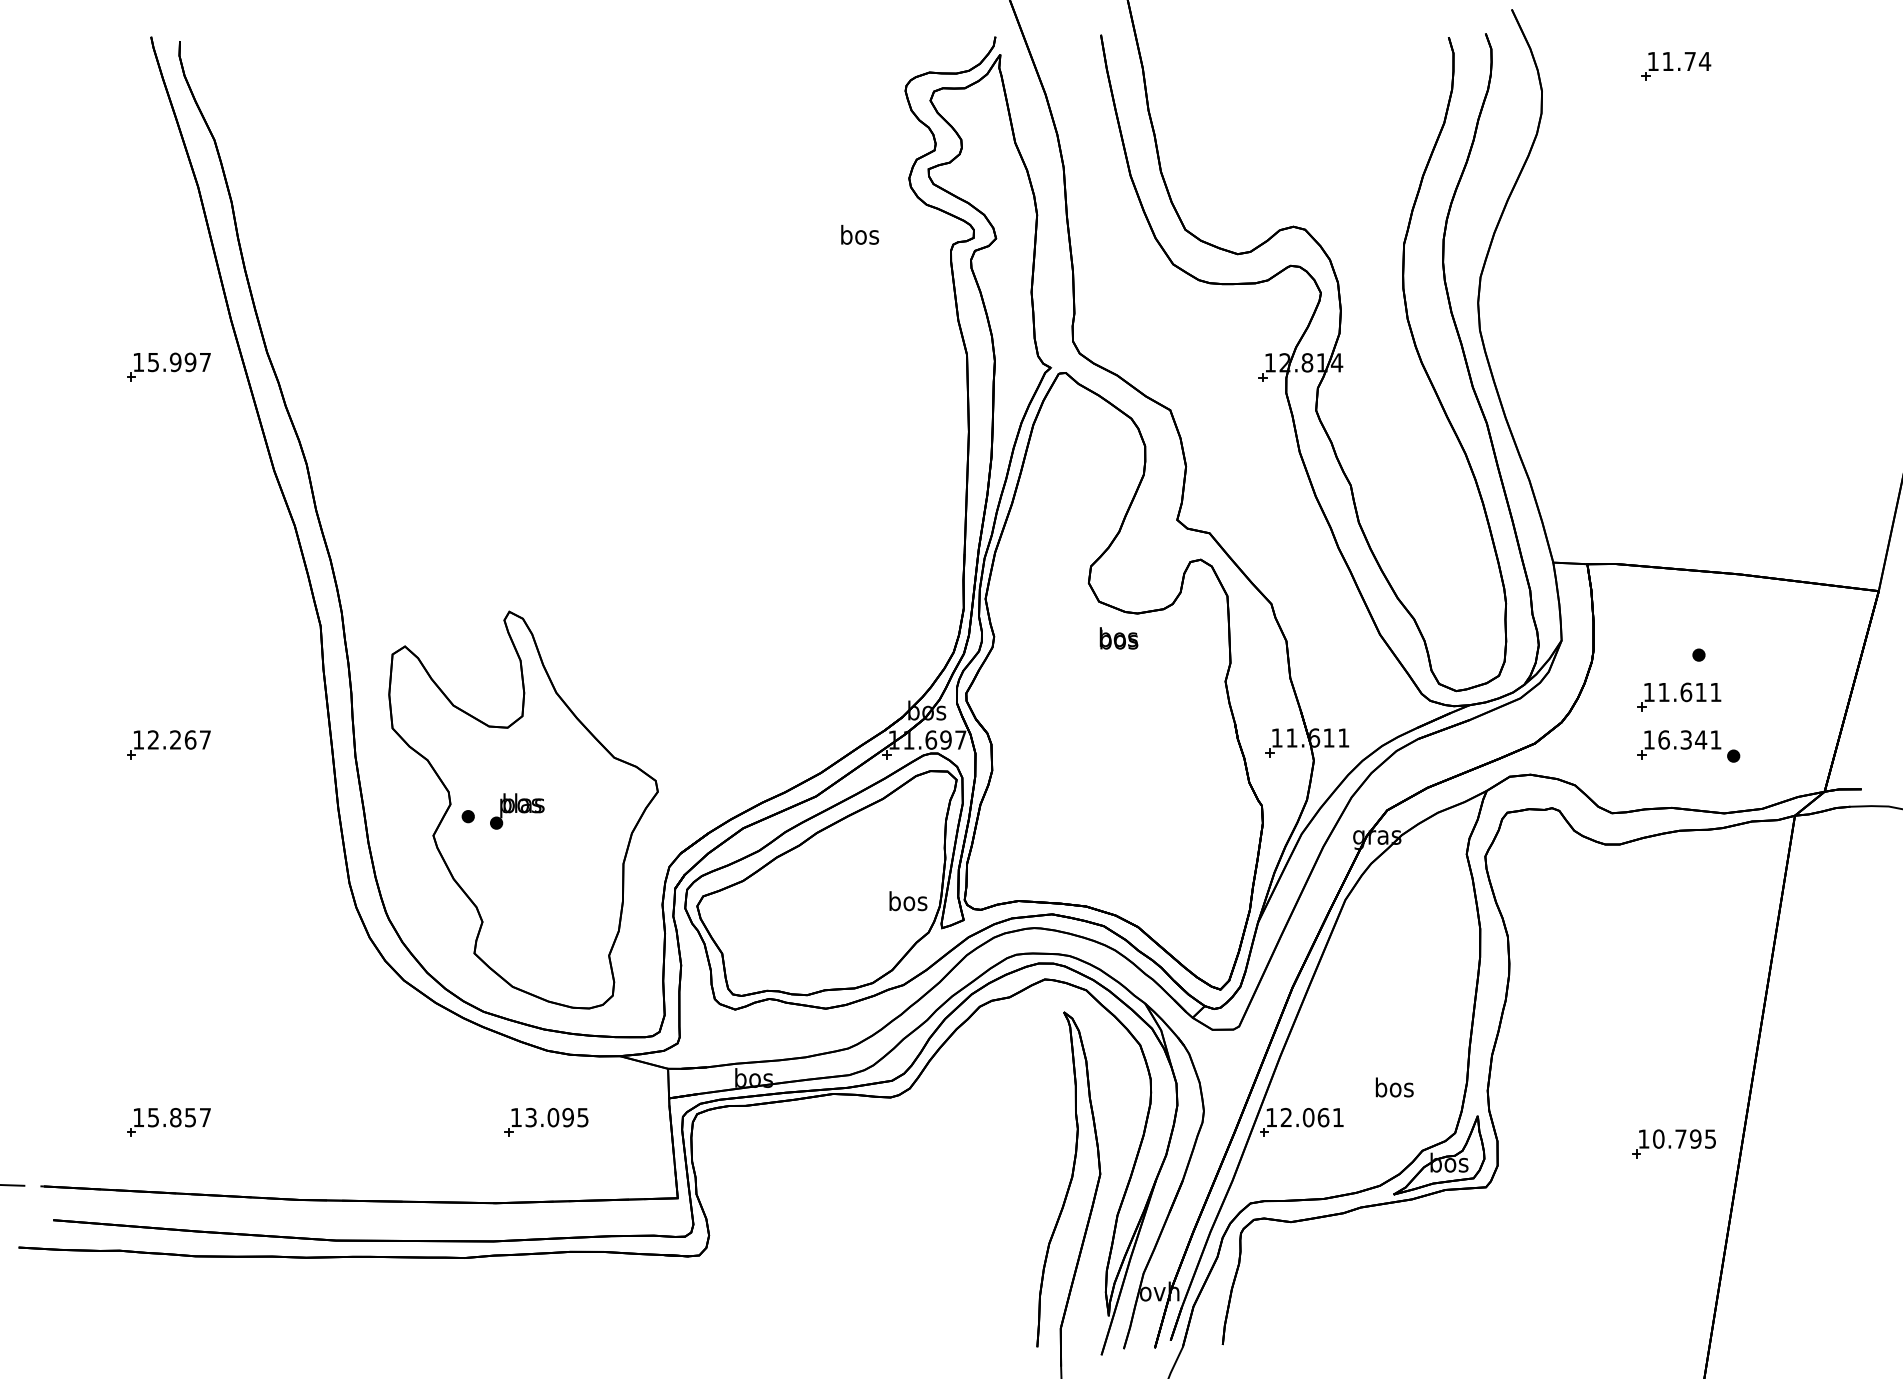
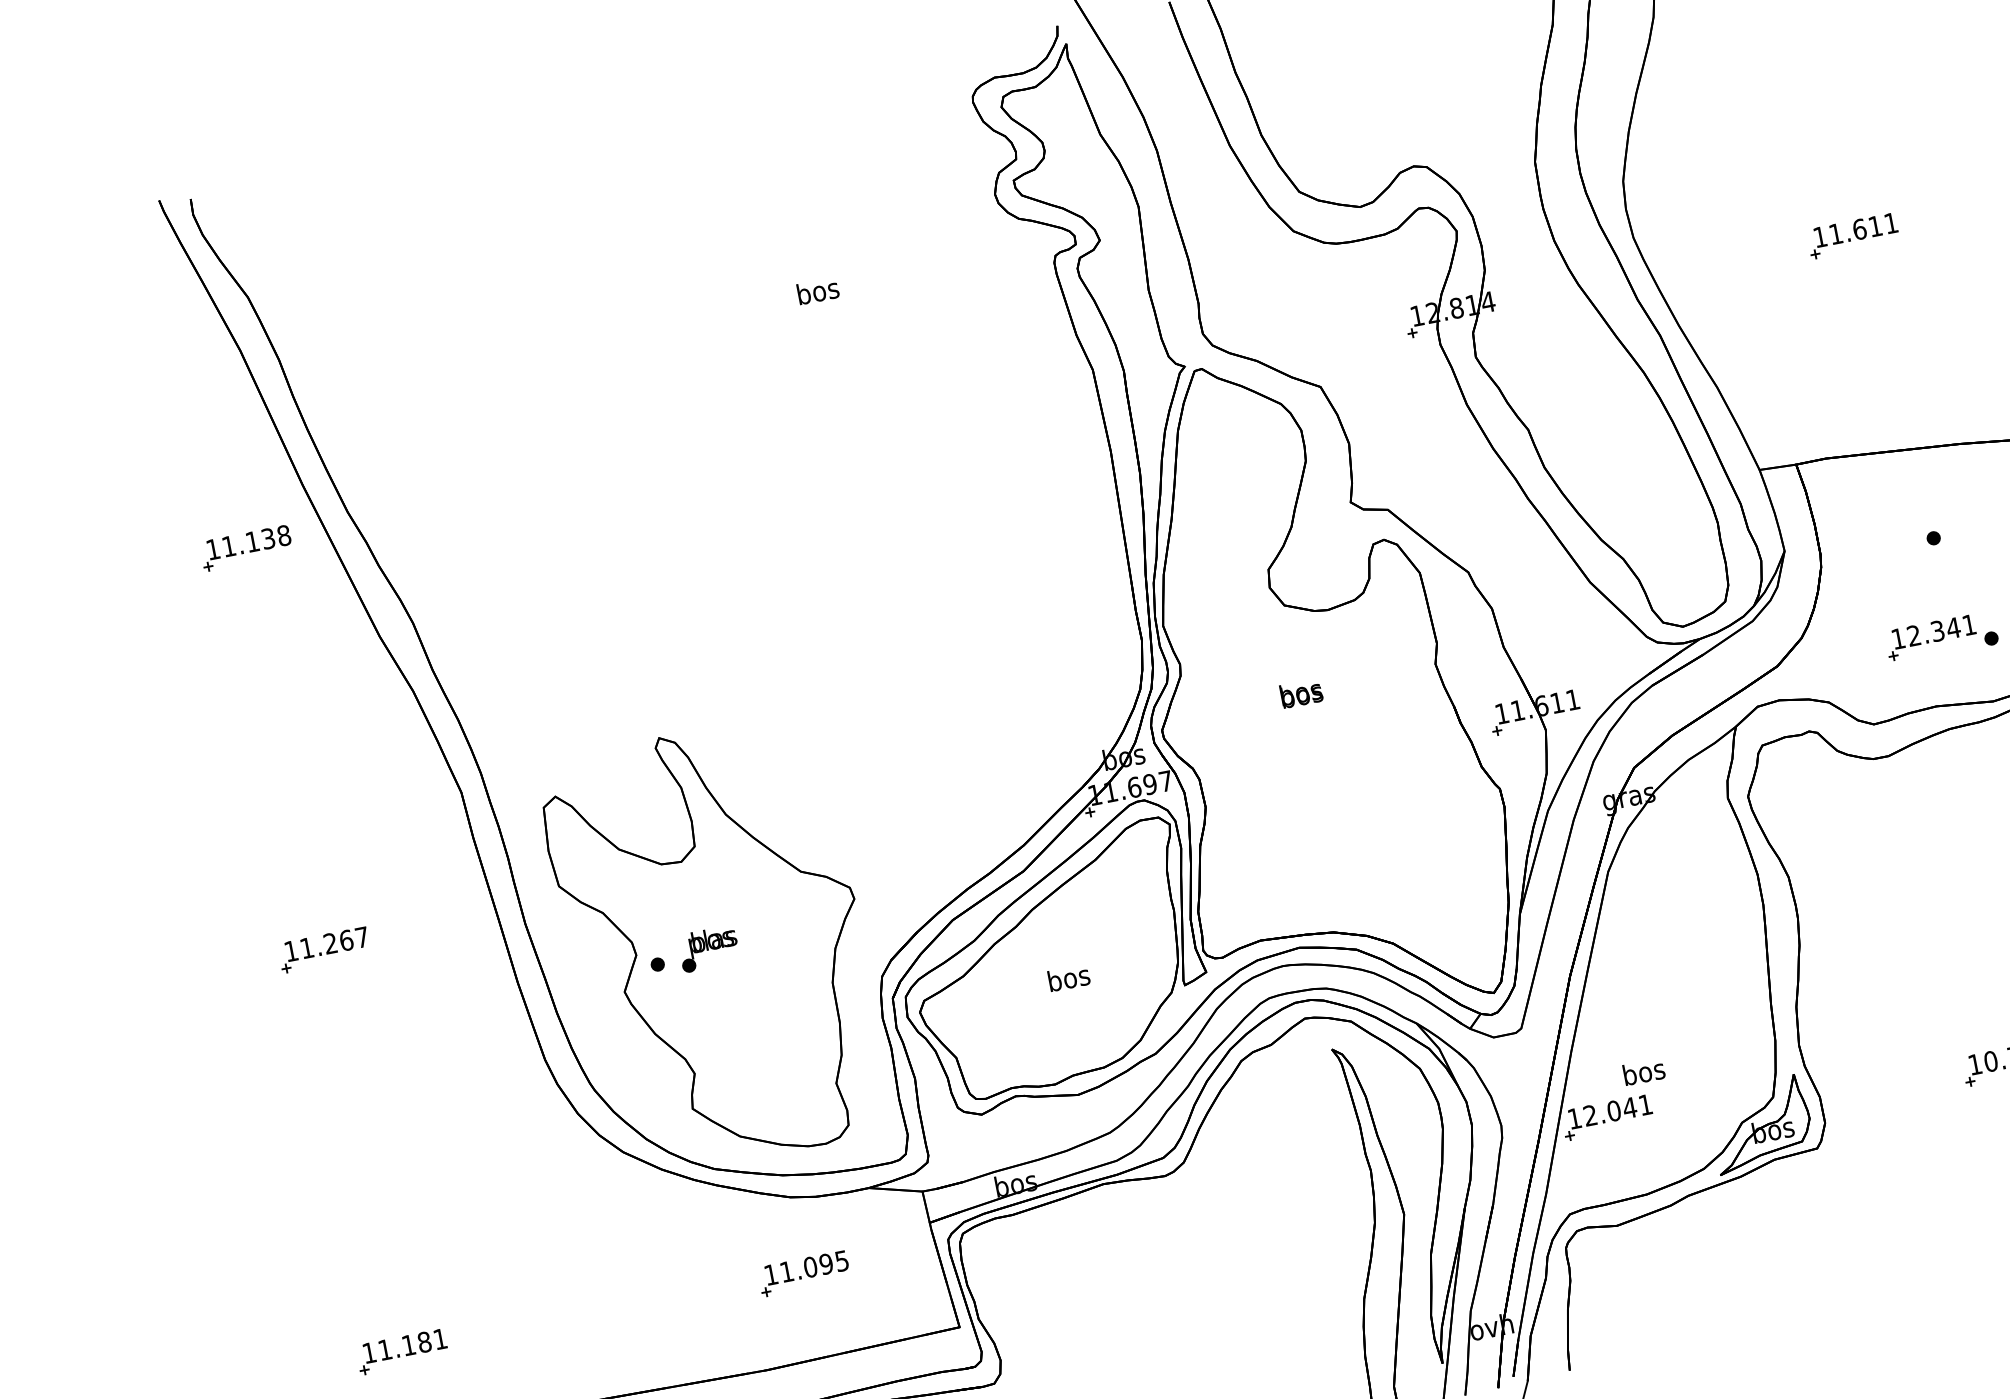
text: (860, 234) -> (818, 290), moved
text: (179, 362) -> (256, 541), 15.997 -> 11.138
text: (1118, 638) -> (1300, 693), moved
part: (1679, 696) -> (1853, 235), moved
text: (152, 739) -> (305, 947), 12.267 -> 11.267
text: (1663, 739) -> (1913, 635), 16.341 -> 12.341
text: (908, 901) -> (1069, 978), moved
text: (1394, 1087) -> (1643, 1071), moved
text: (179, 1117) -> (412, 1344), 15.857 -> 11.181
text: (530, 1117) -> (786, 1271), 13.095 -> 11.095
text: (1323, 1117) -> (1629, 1107), 12.061 -> 12.041

